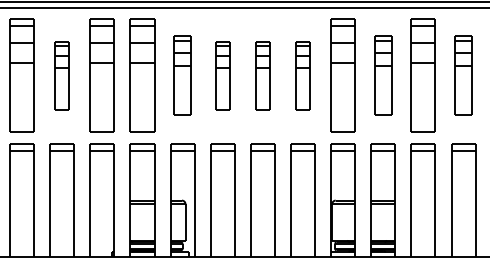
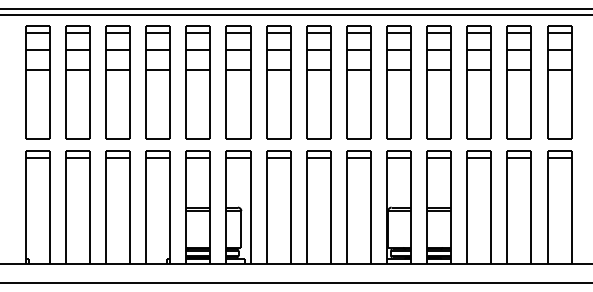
part: (61, 75) -> (117, 82), size x1.67
part: (182, 75) -> (238, 82), size x1.43
part: (222, 75) -> (278, 82), size x1.67
part: (262, 75) -> (318, 82), size x1.67
part: (302, 75) -> (358, 82), size x1.67
part: (382, 75) -> (438, 82), size x1.43
part: (462, 75) -> (518, 82), size x1.43

